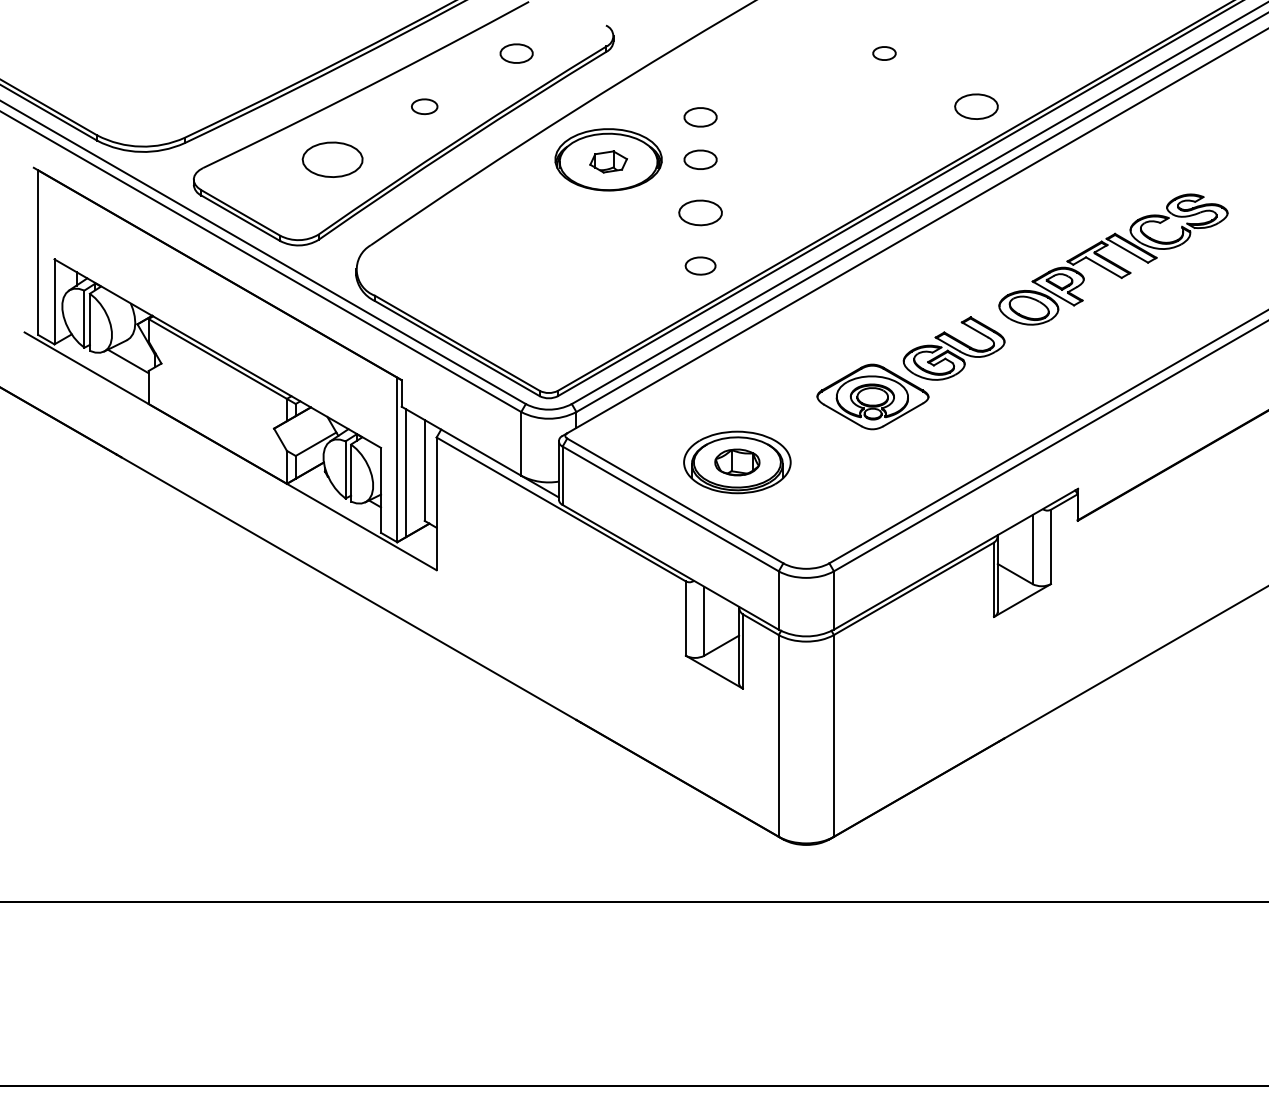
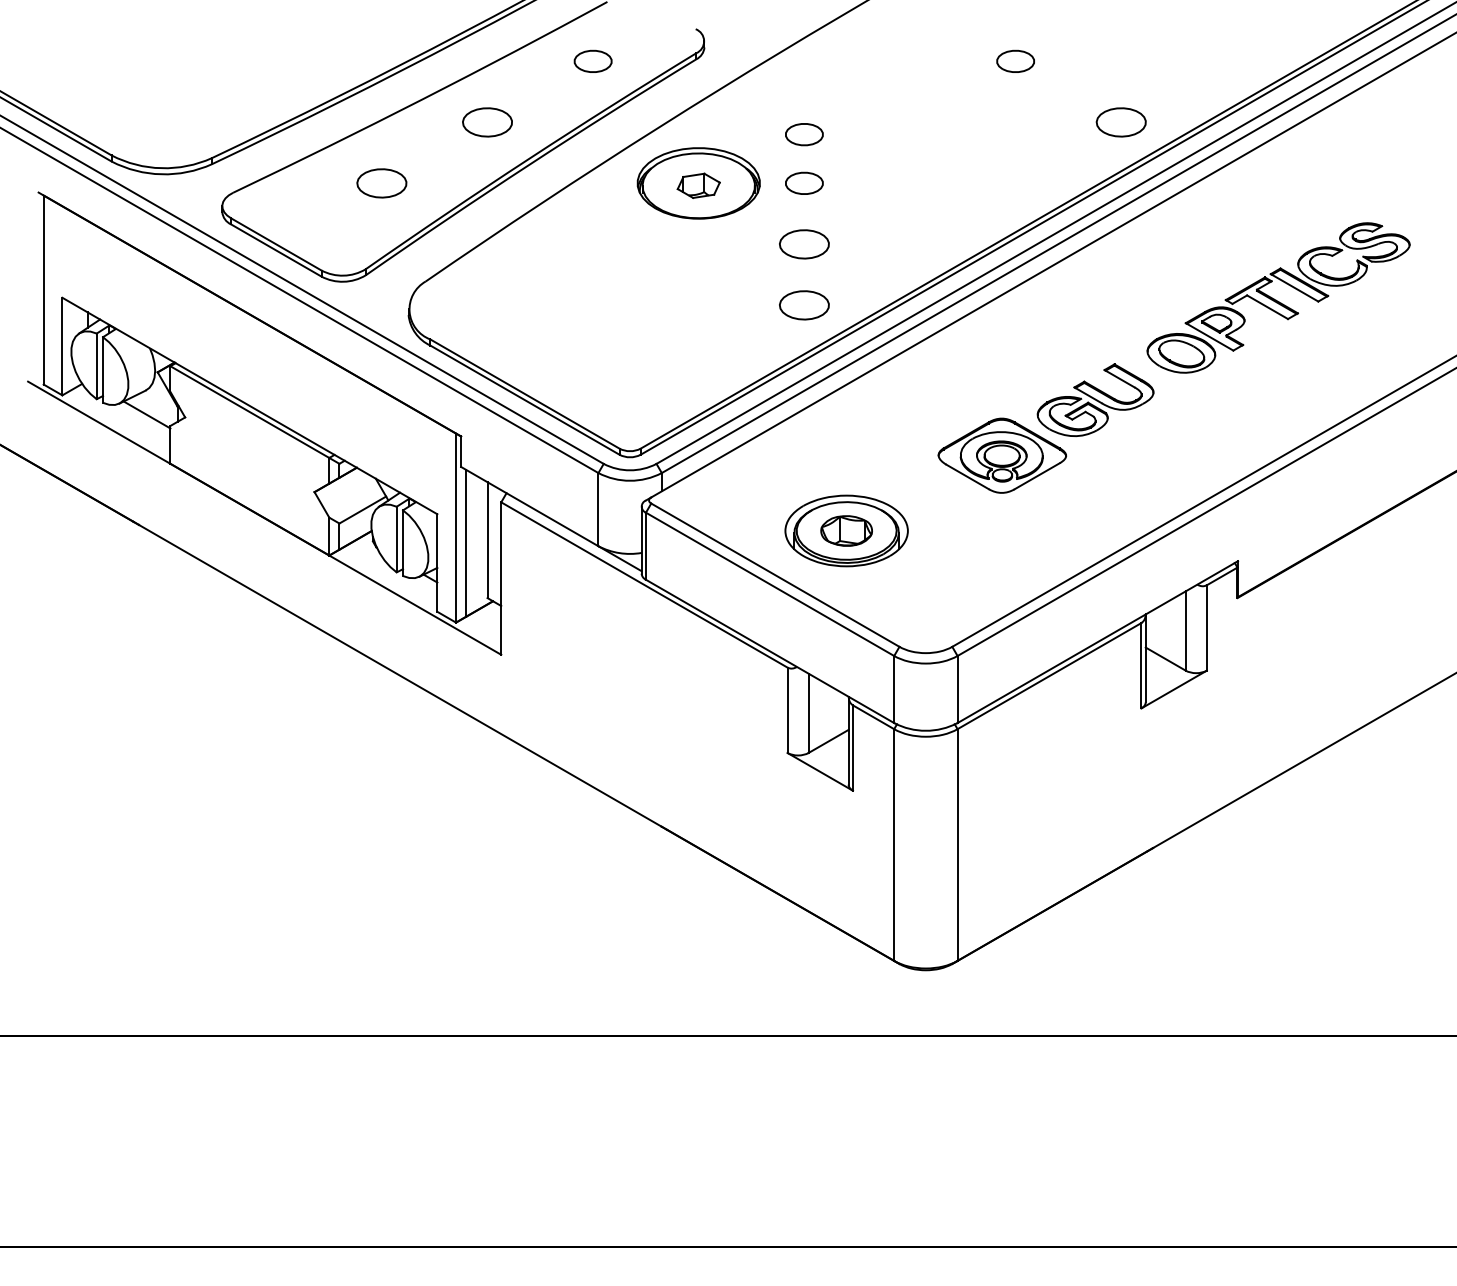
part: (884, 52) -> (1015, 60), size x1.43
part: (424, 106) -> (487, 122), size x1.67
part: (332, 159) -> (381, 183), size x0.71
part: (700, 266) -> (804, 305), size x1.43

